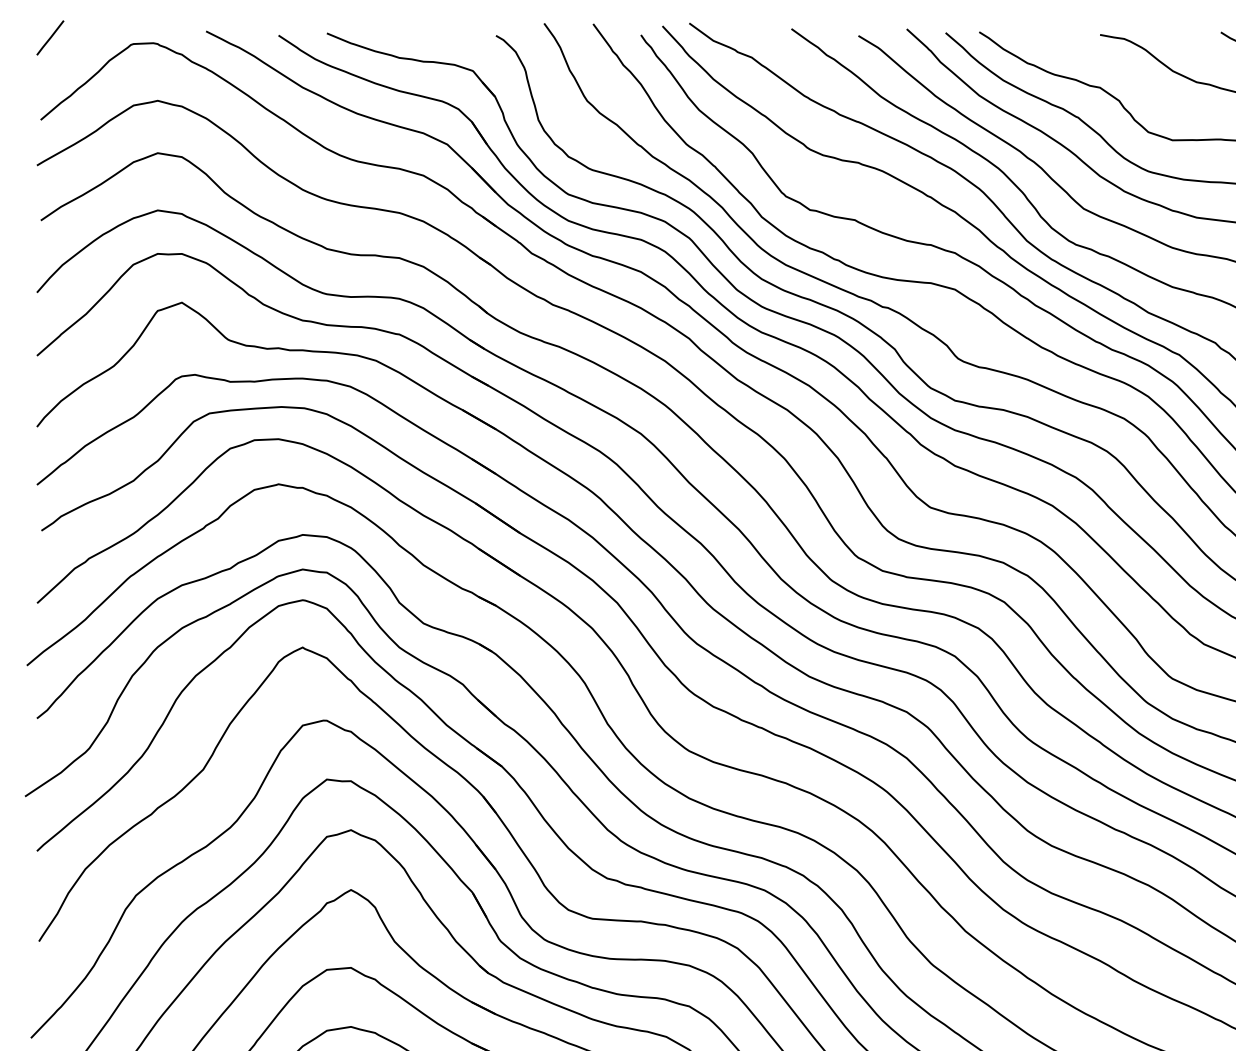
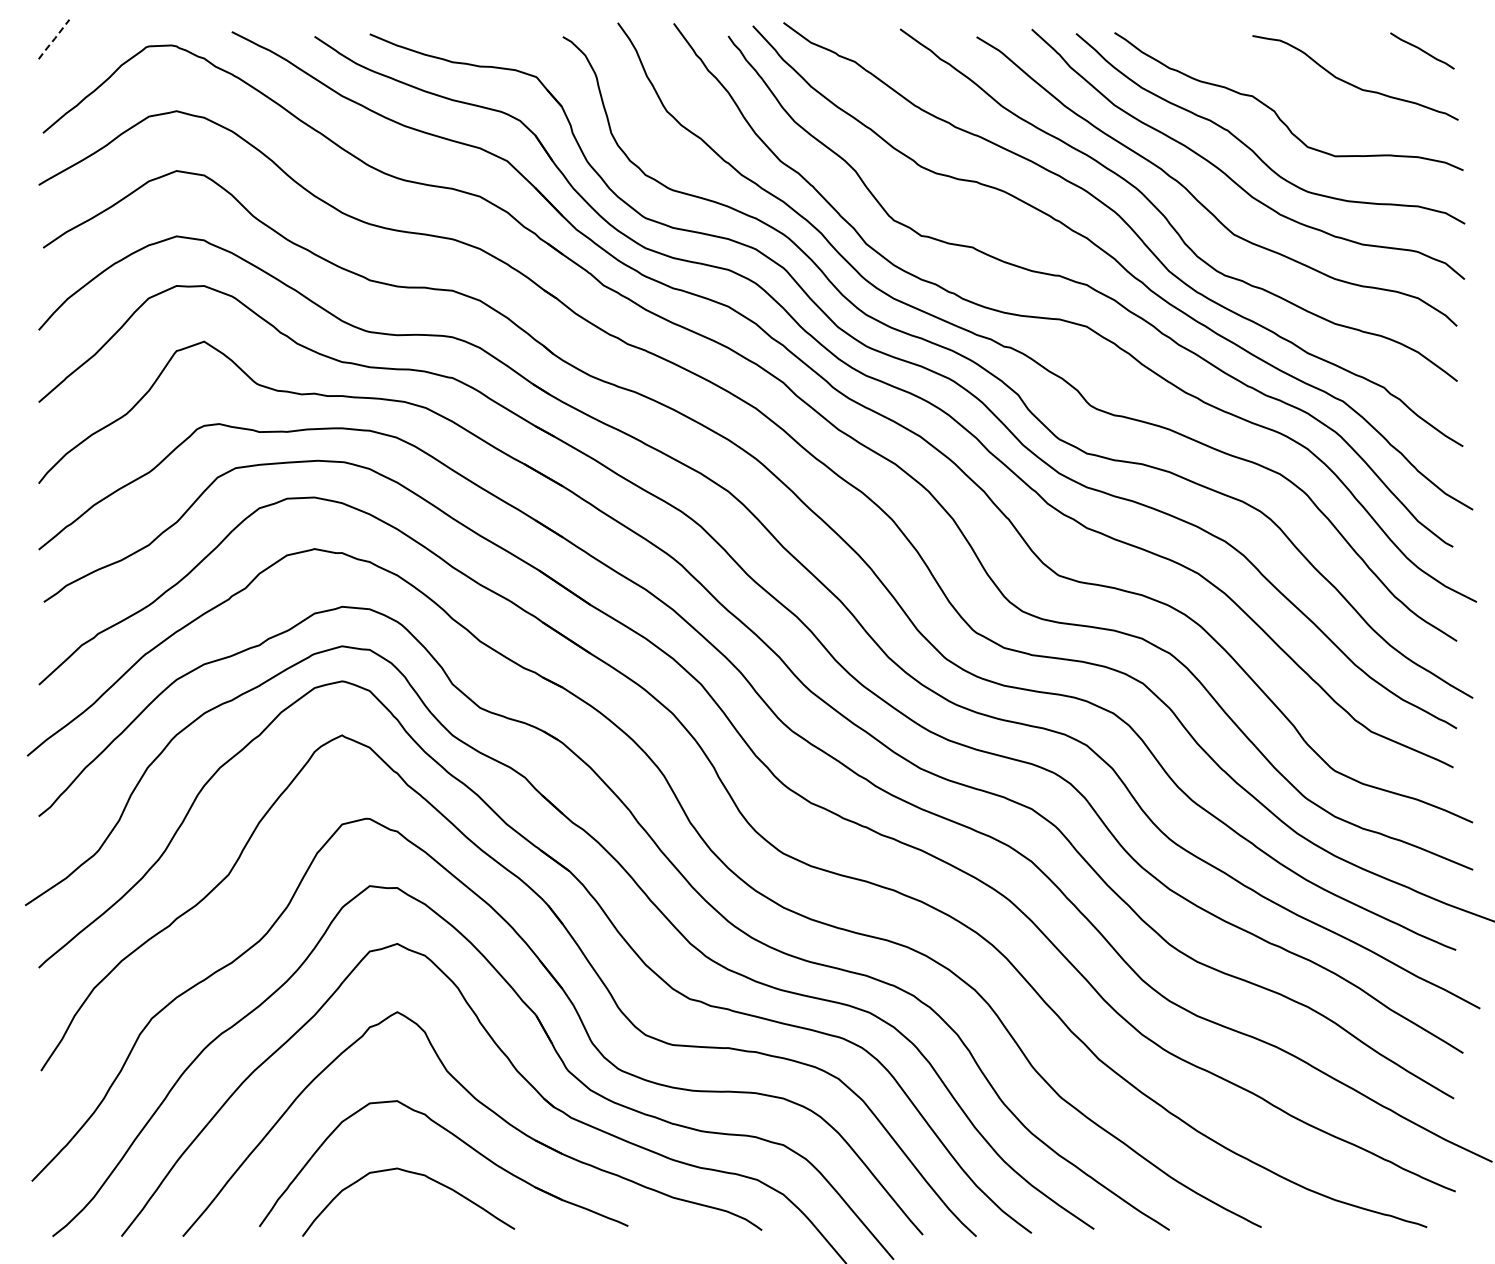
line: (50, 37) -> (54, 38), solid -> dashed

